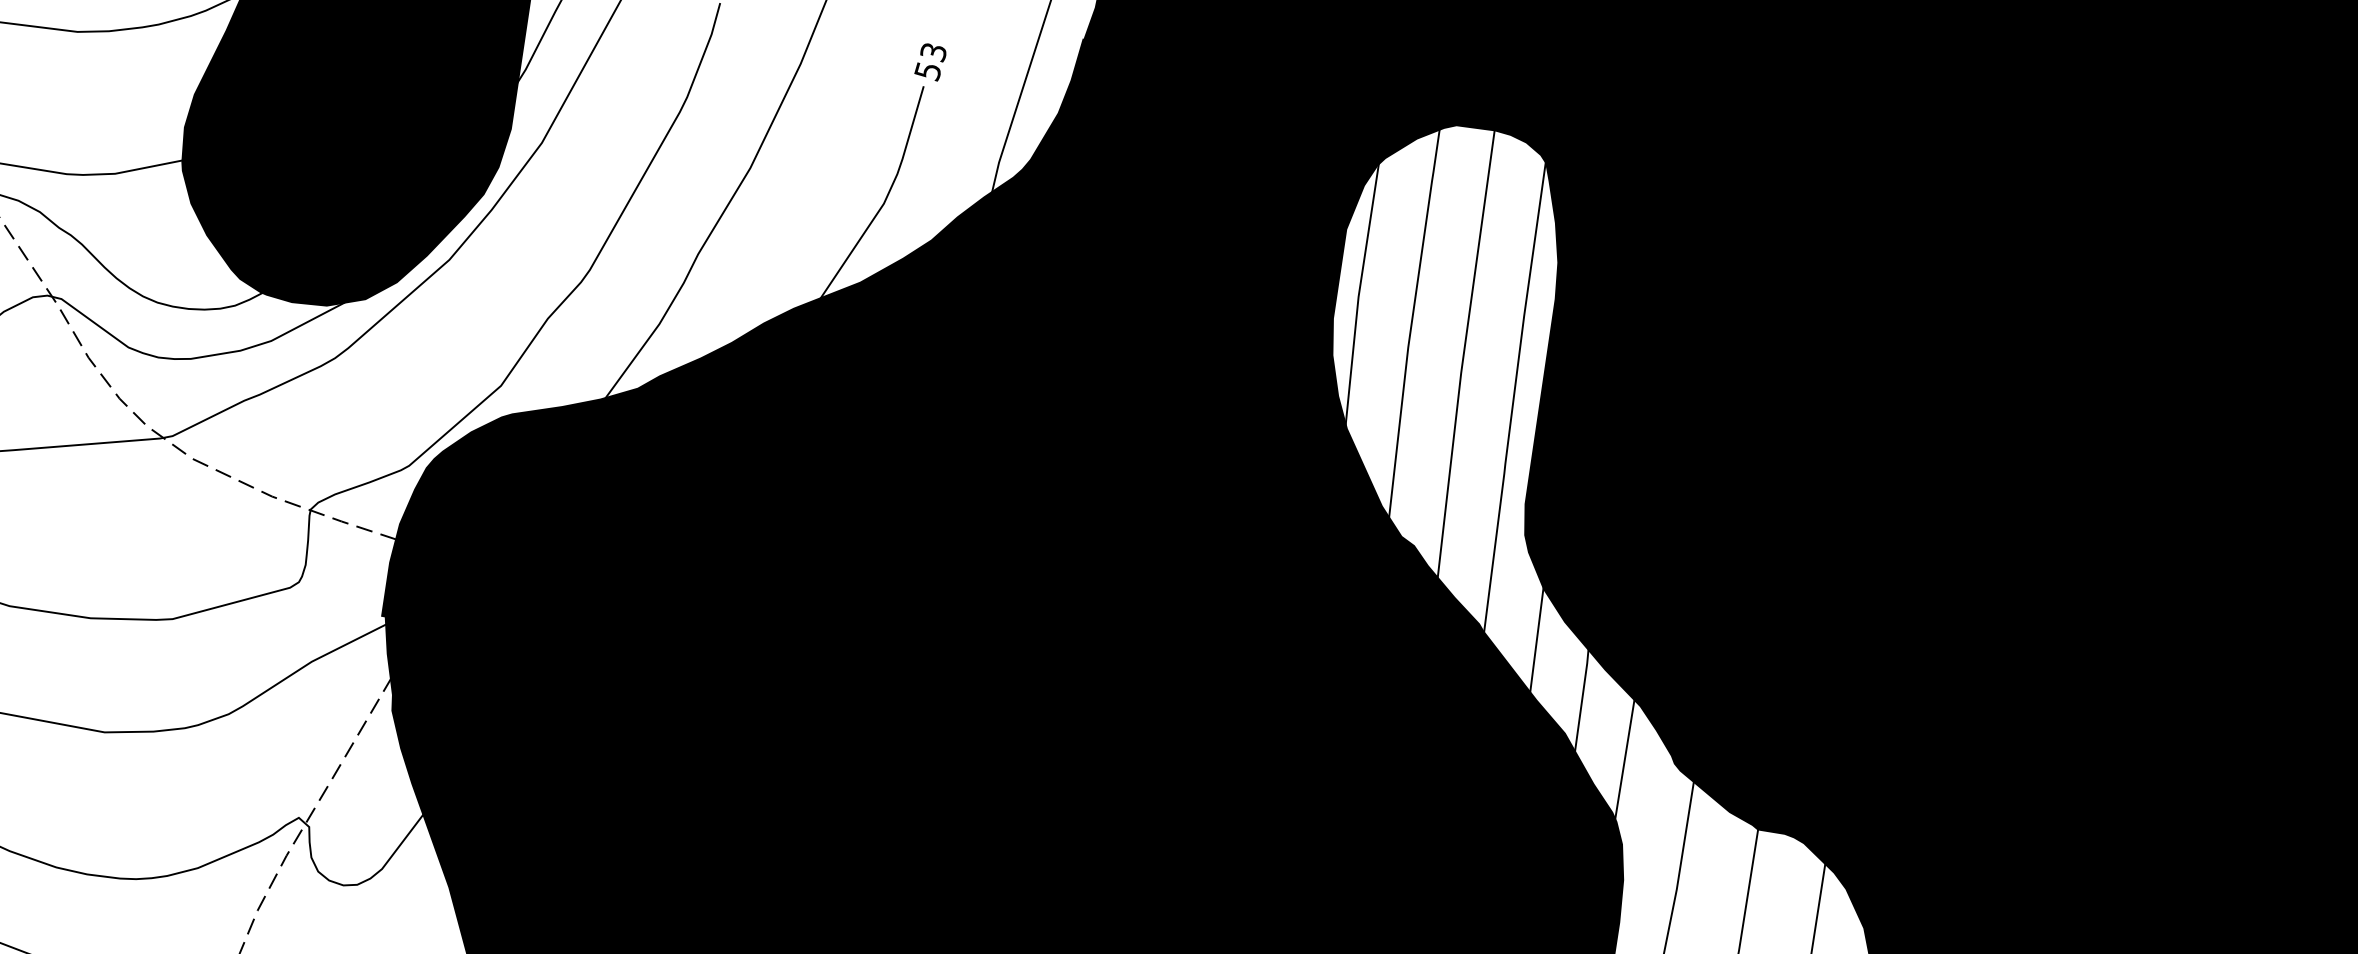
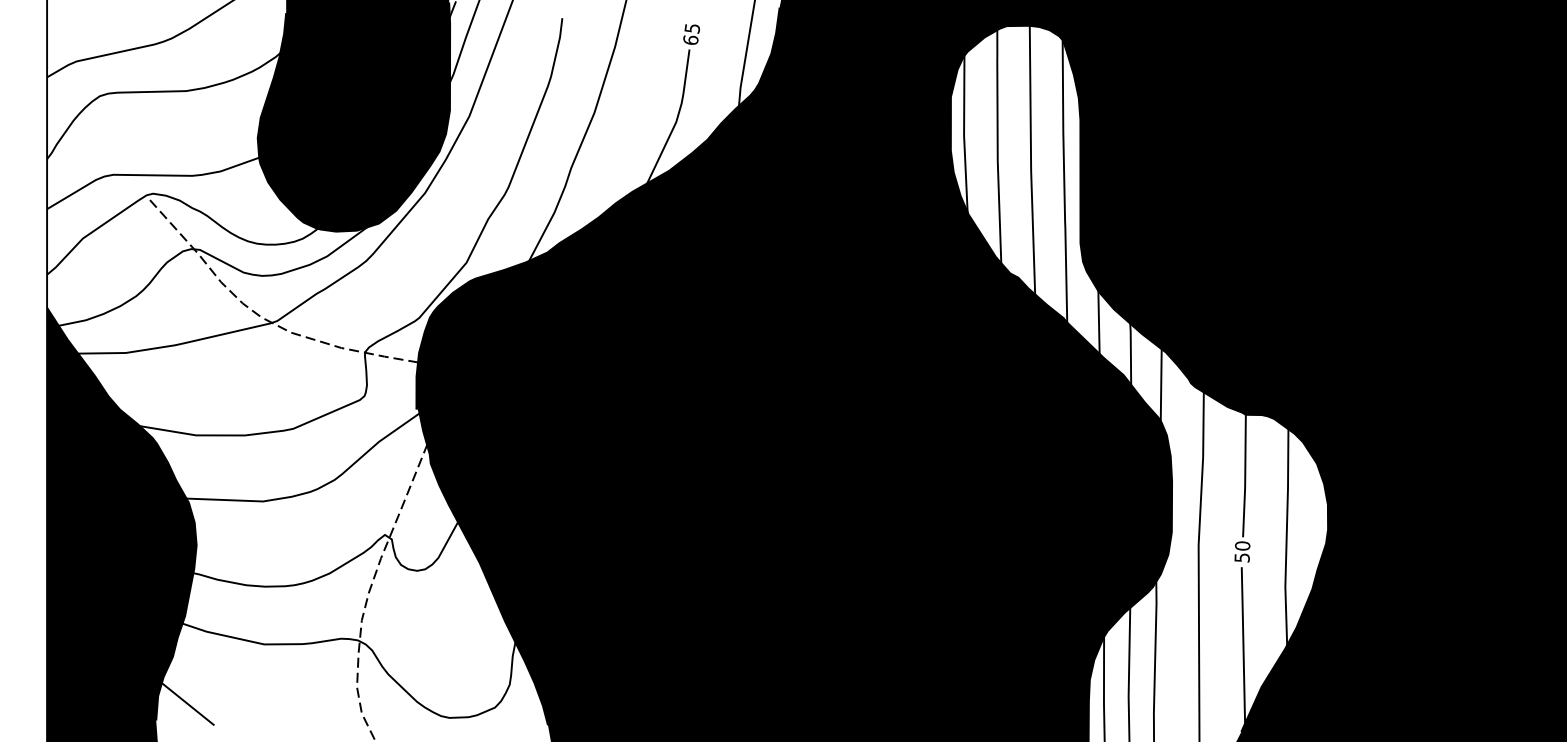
text: (929, 61) -> (690, 34), 53 -> 65

